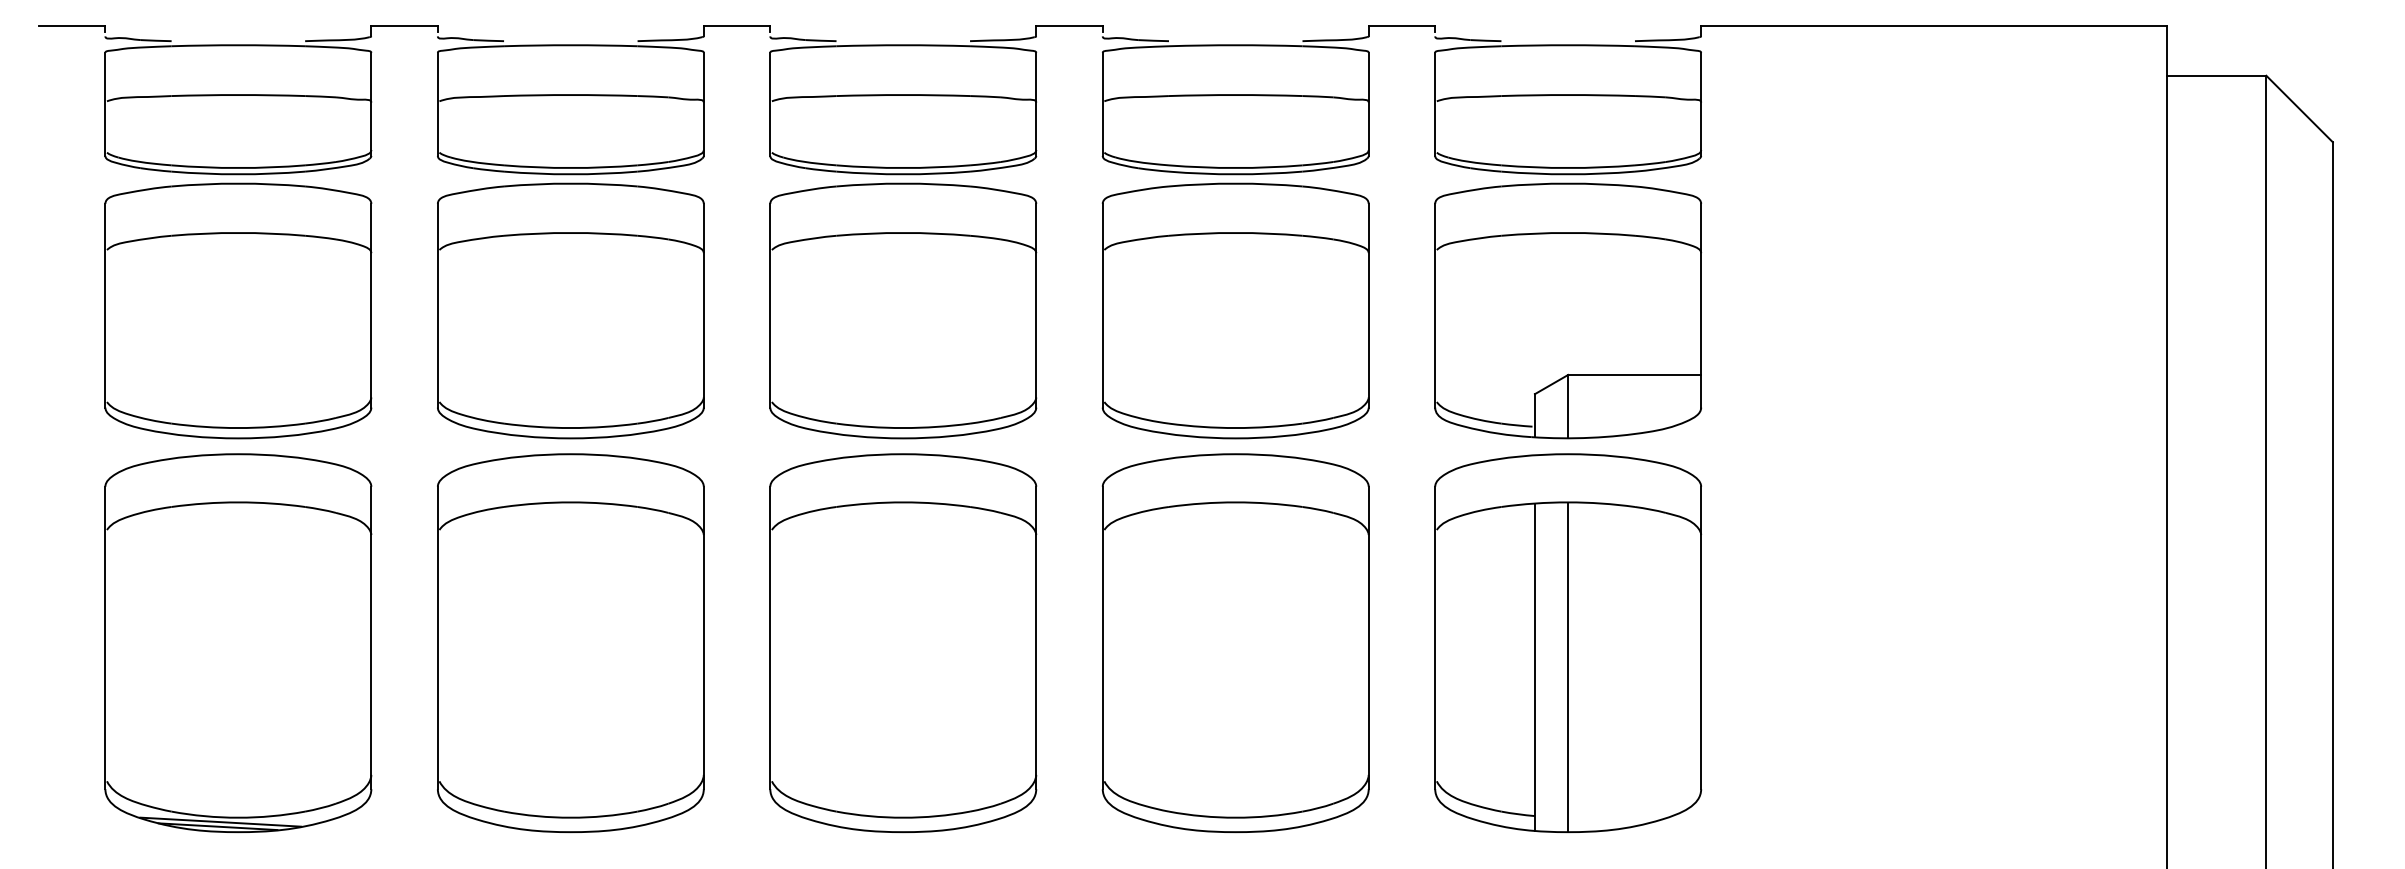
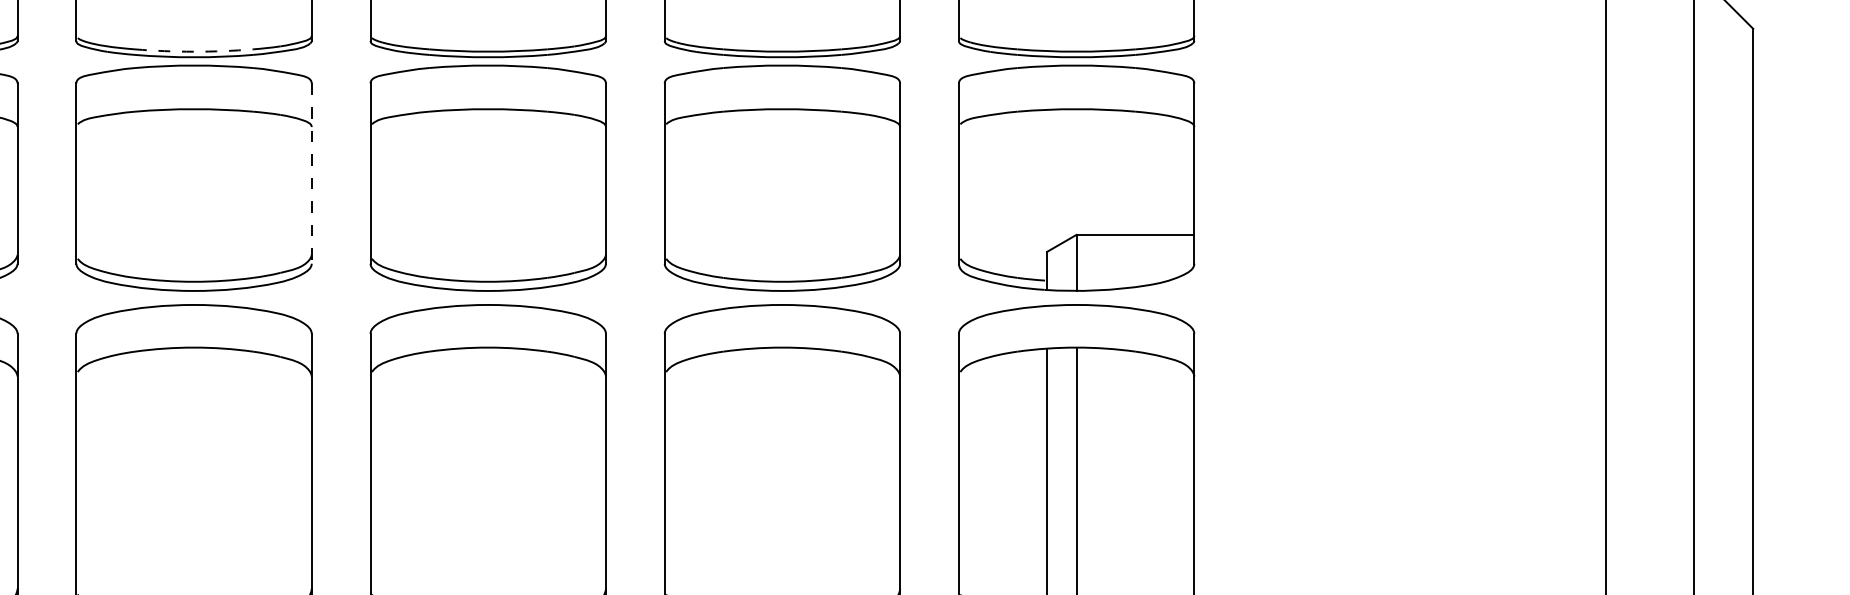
arc: (570, 168) -> (193, 52), solid -> dashed
line: (703, 305) -> (311, 173), solid -> dashed

